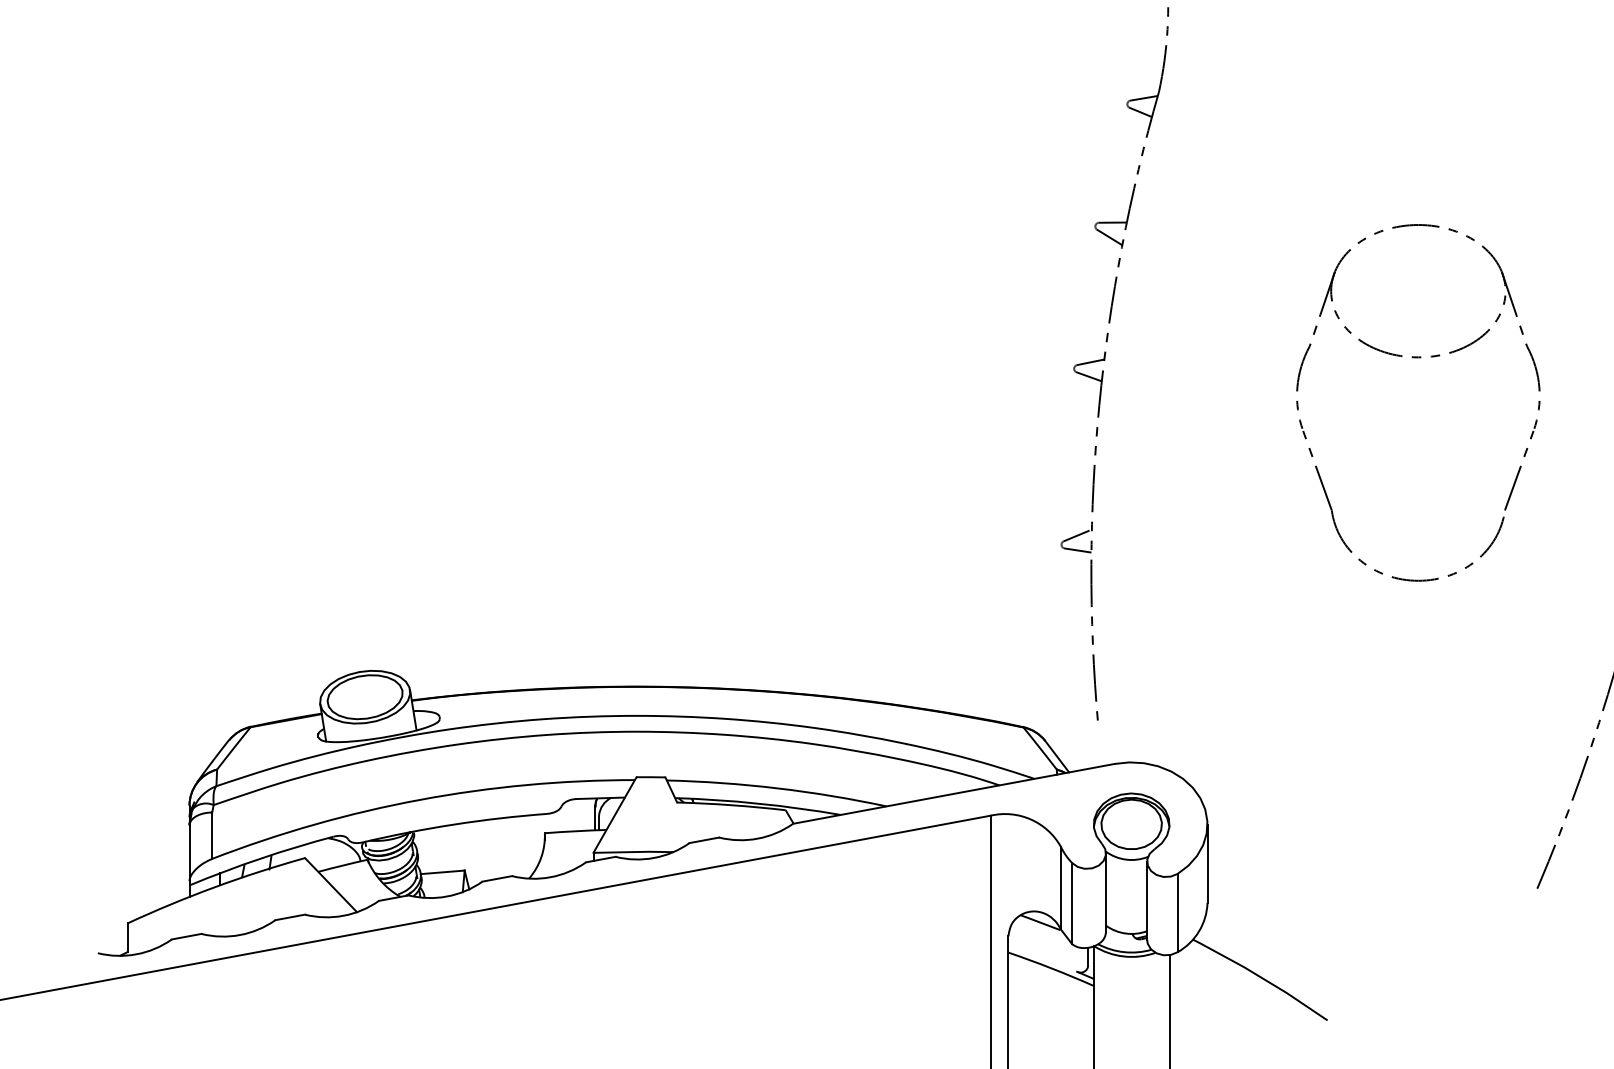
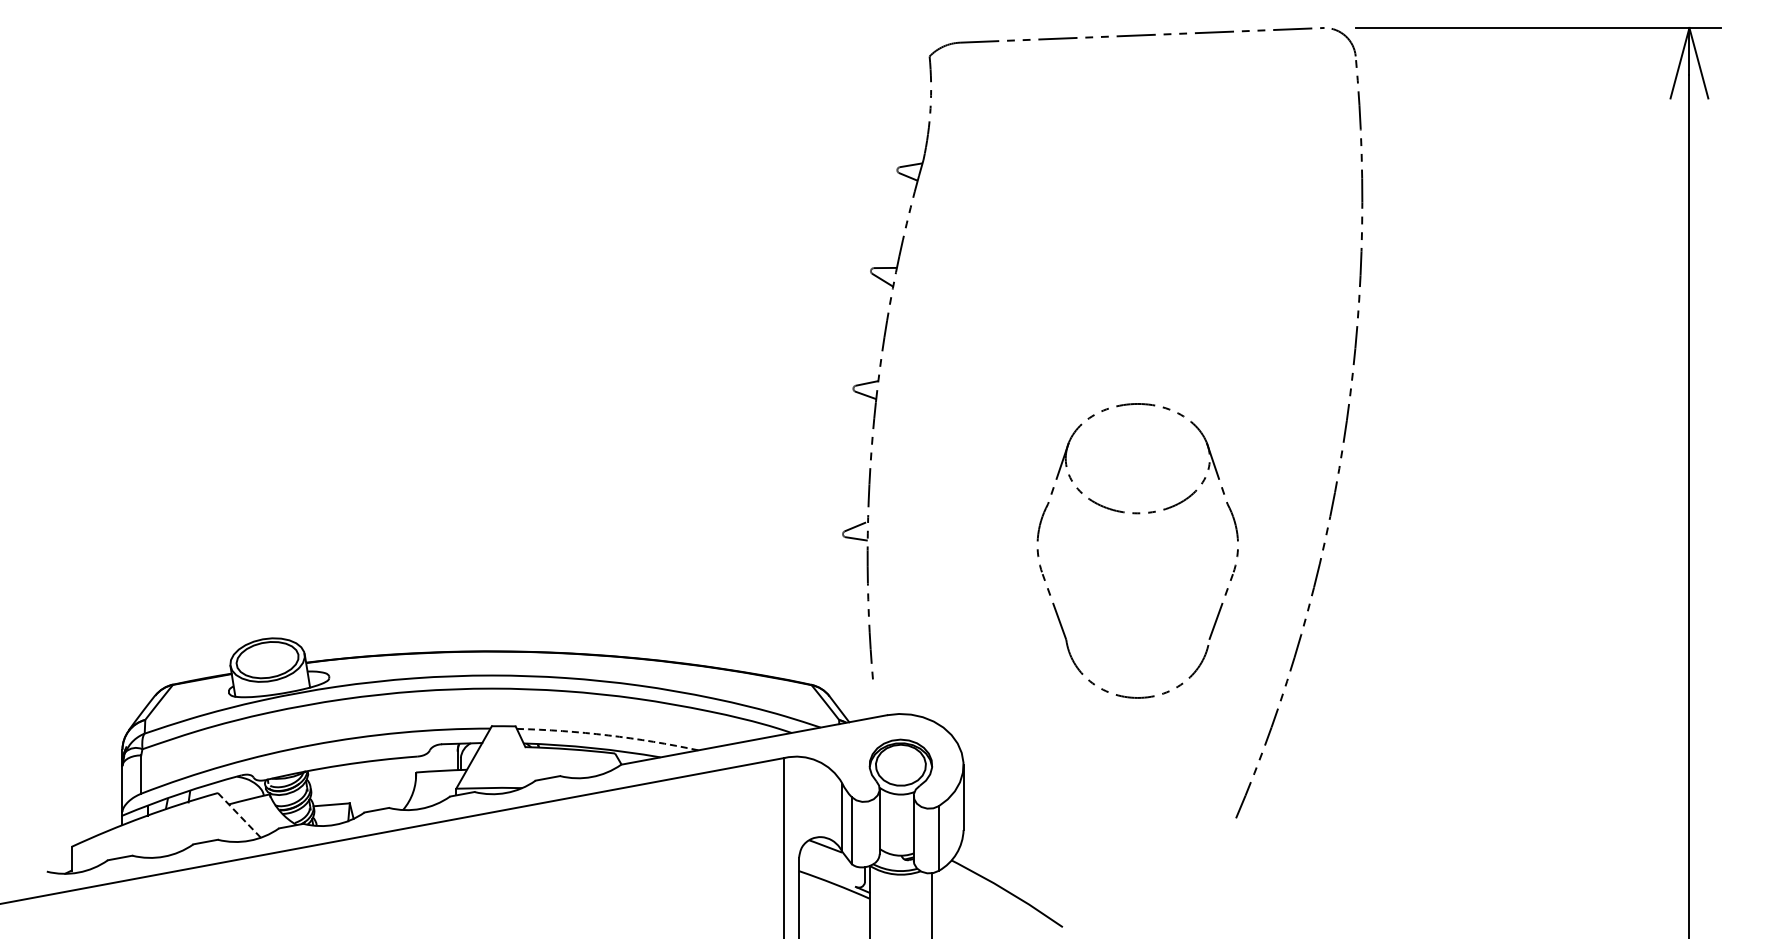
part: (1417, 358) -> (1137, 514), moved
arc: (777, 788) -> (608, 735), solid -> dashed
line: (331, 885) -> (239, 815), solid -> dashed

